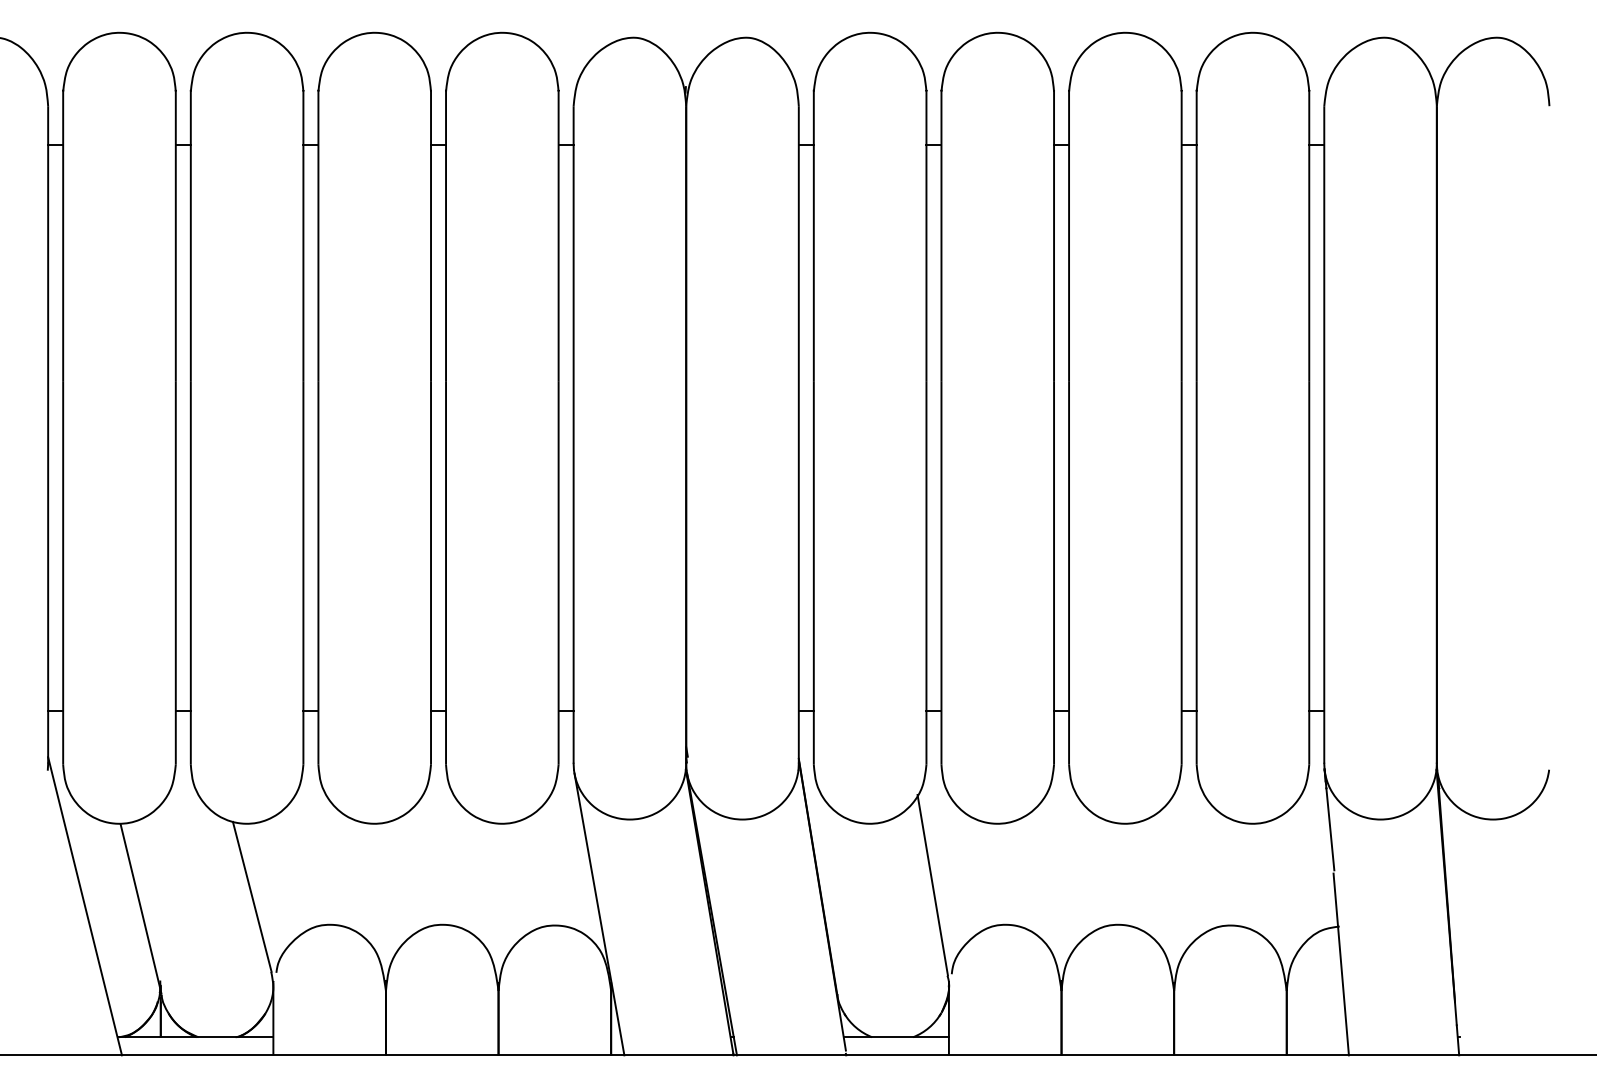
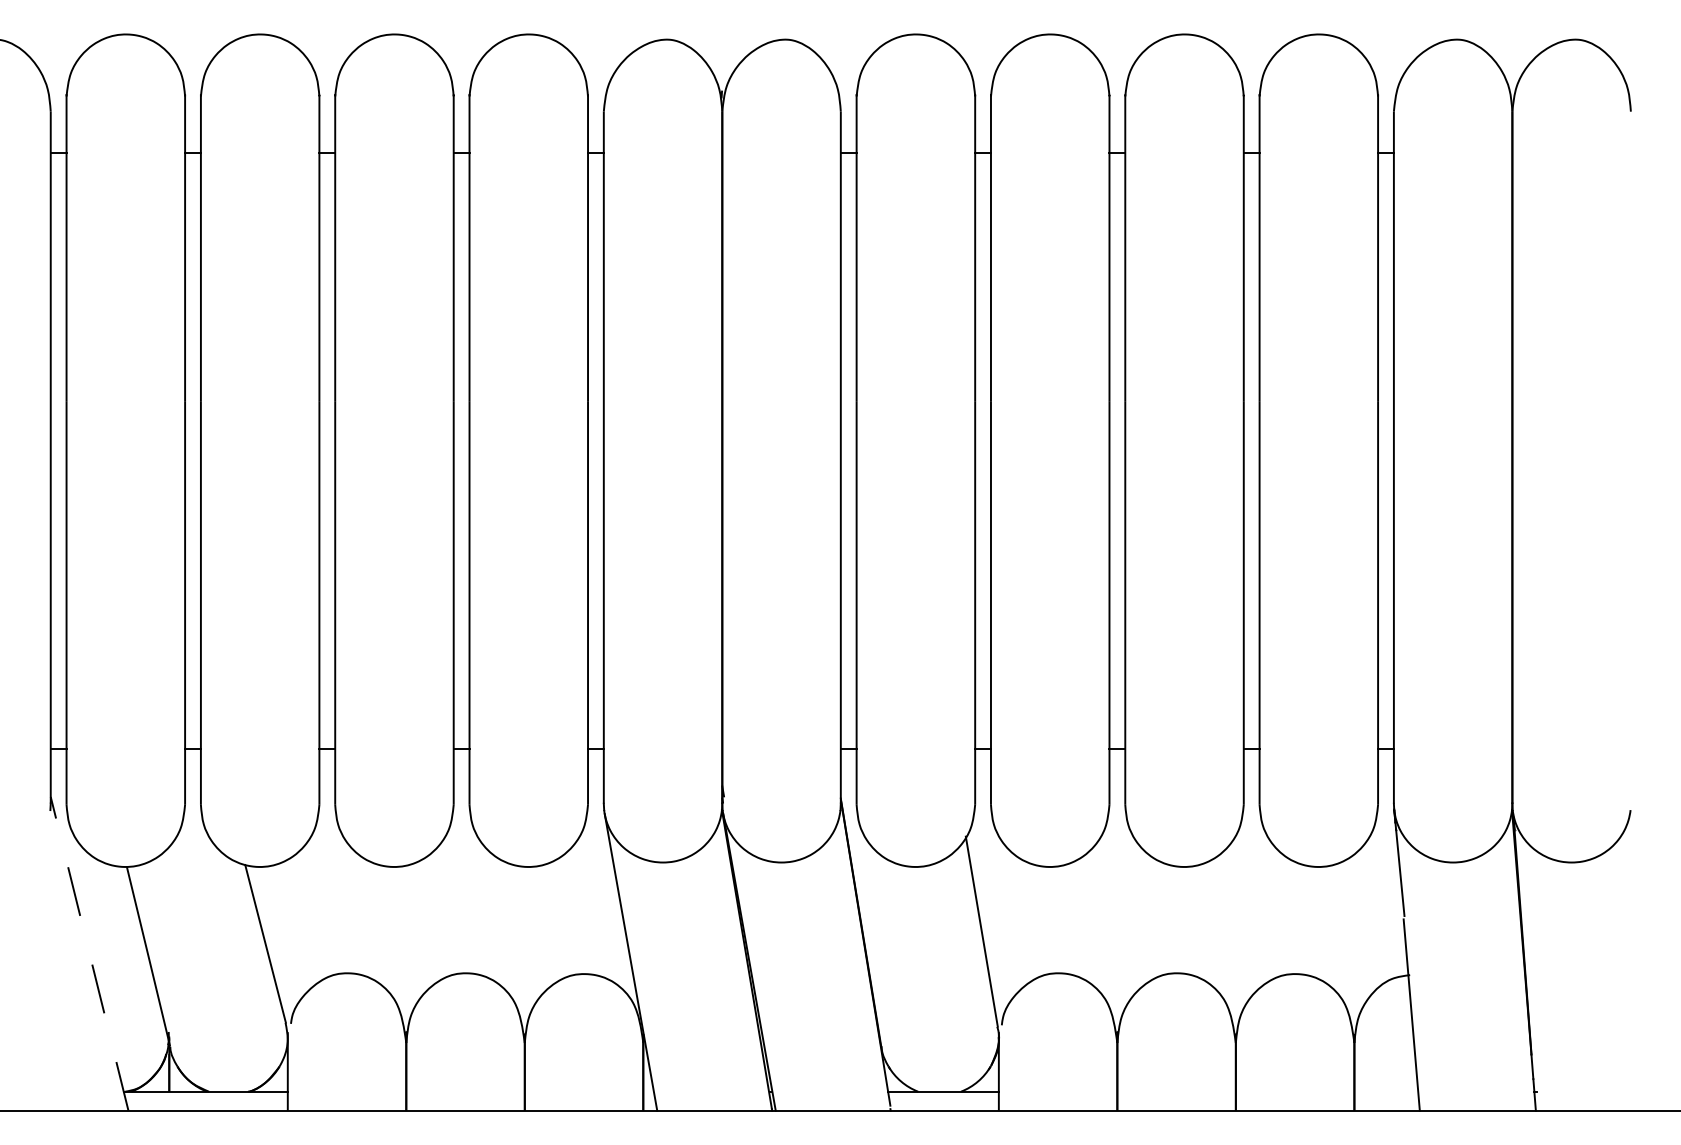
line: (84, 905) -> (89, 953), solid -> dashed

